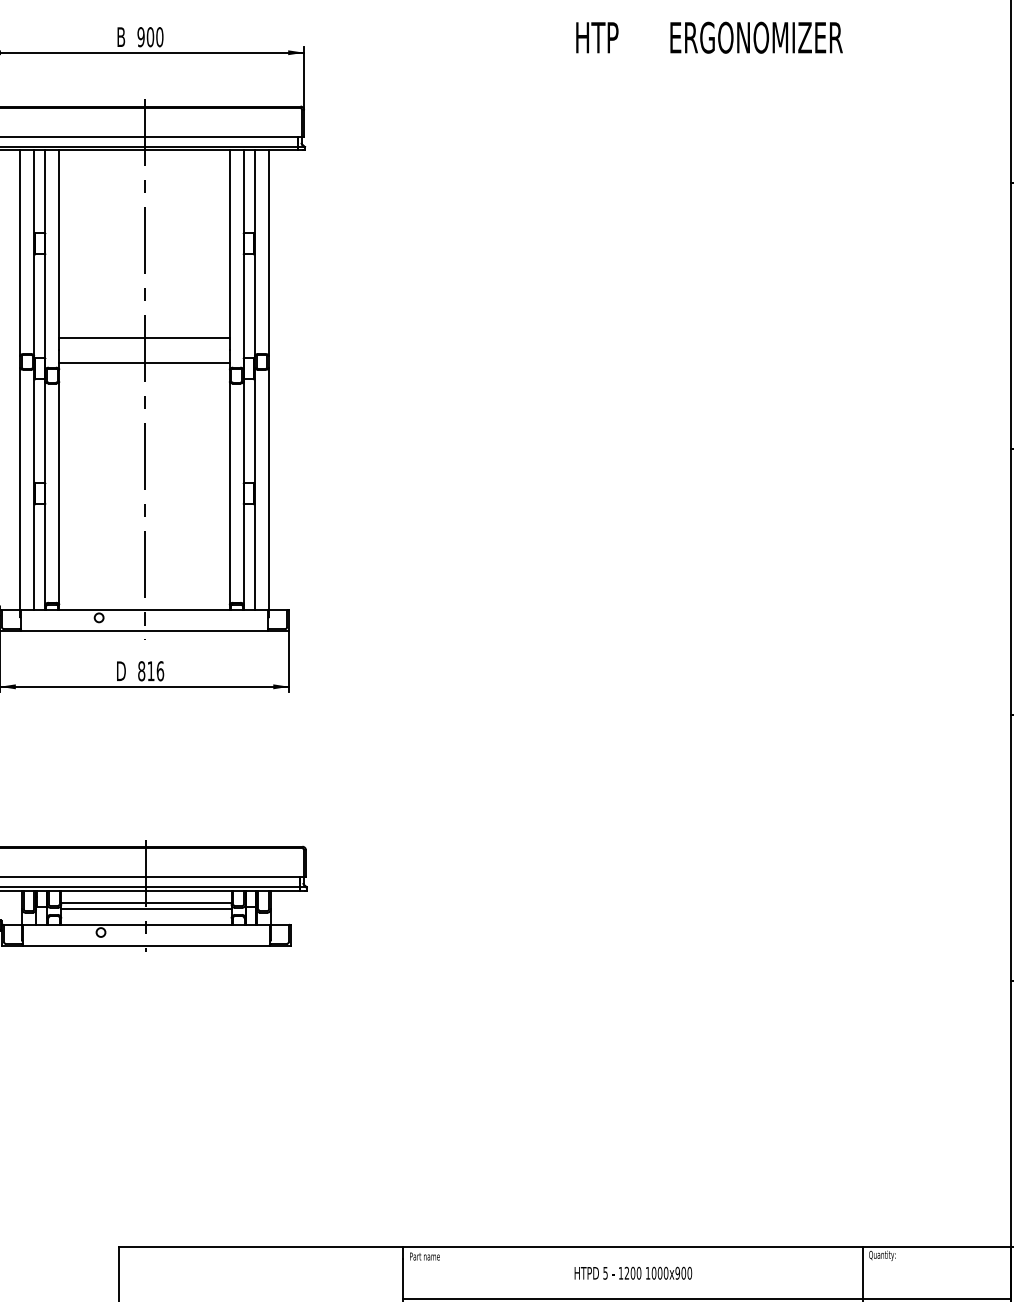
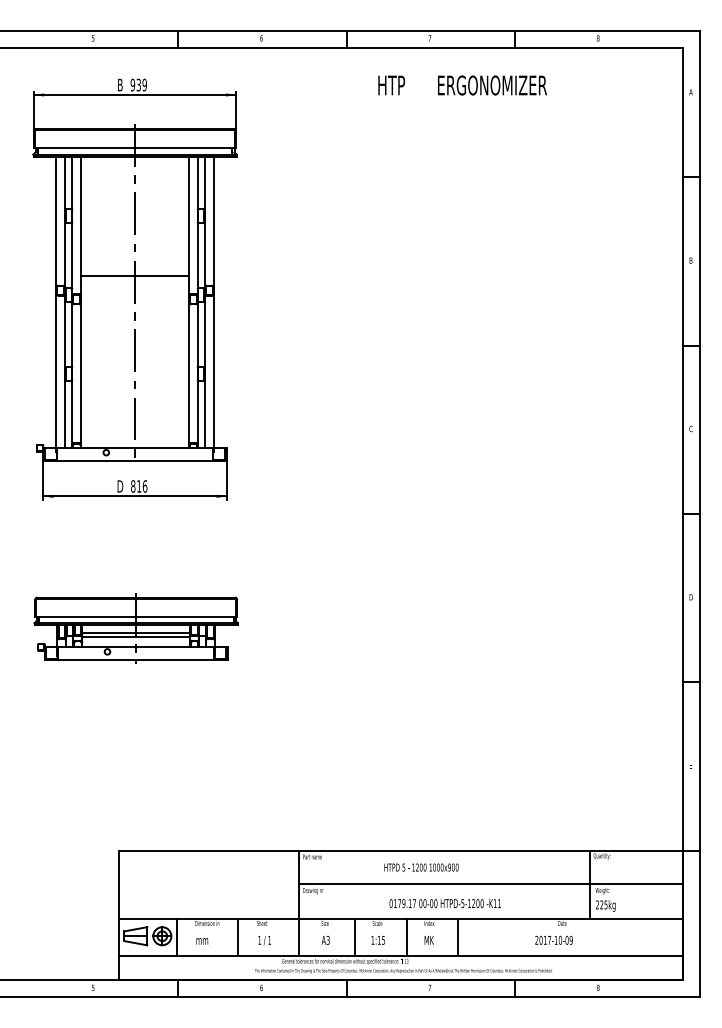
text: (154, 36) -> (141, 84), 900 -> 939
text: (709, 37) -> (462, 85), moved
line: (143, 363) -> (134, 291), removed
text: (633, 1273) -> (421, 867), moved

